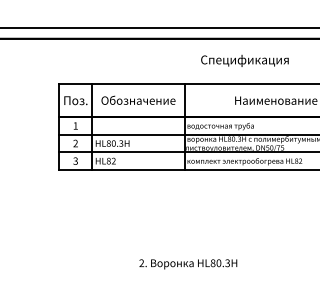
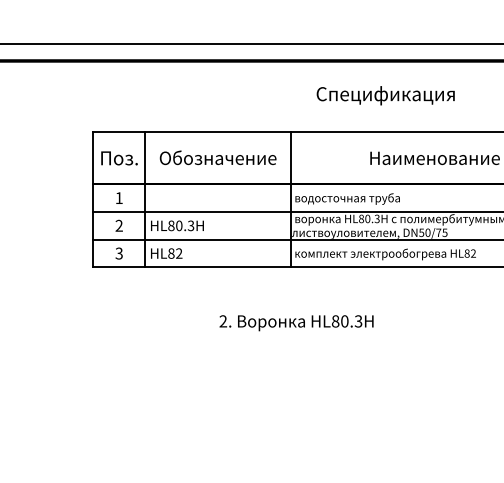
text: (188, 264) -> (296, 323), moved

